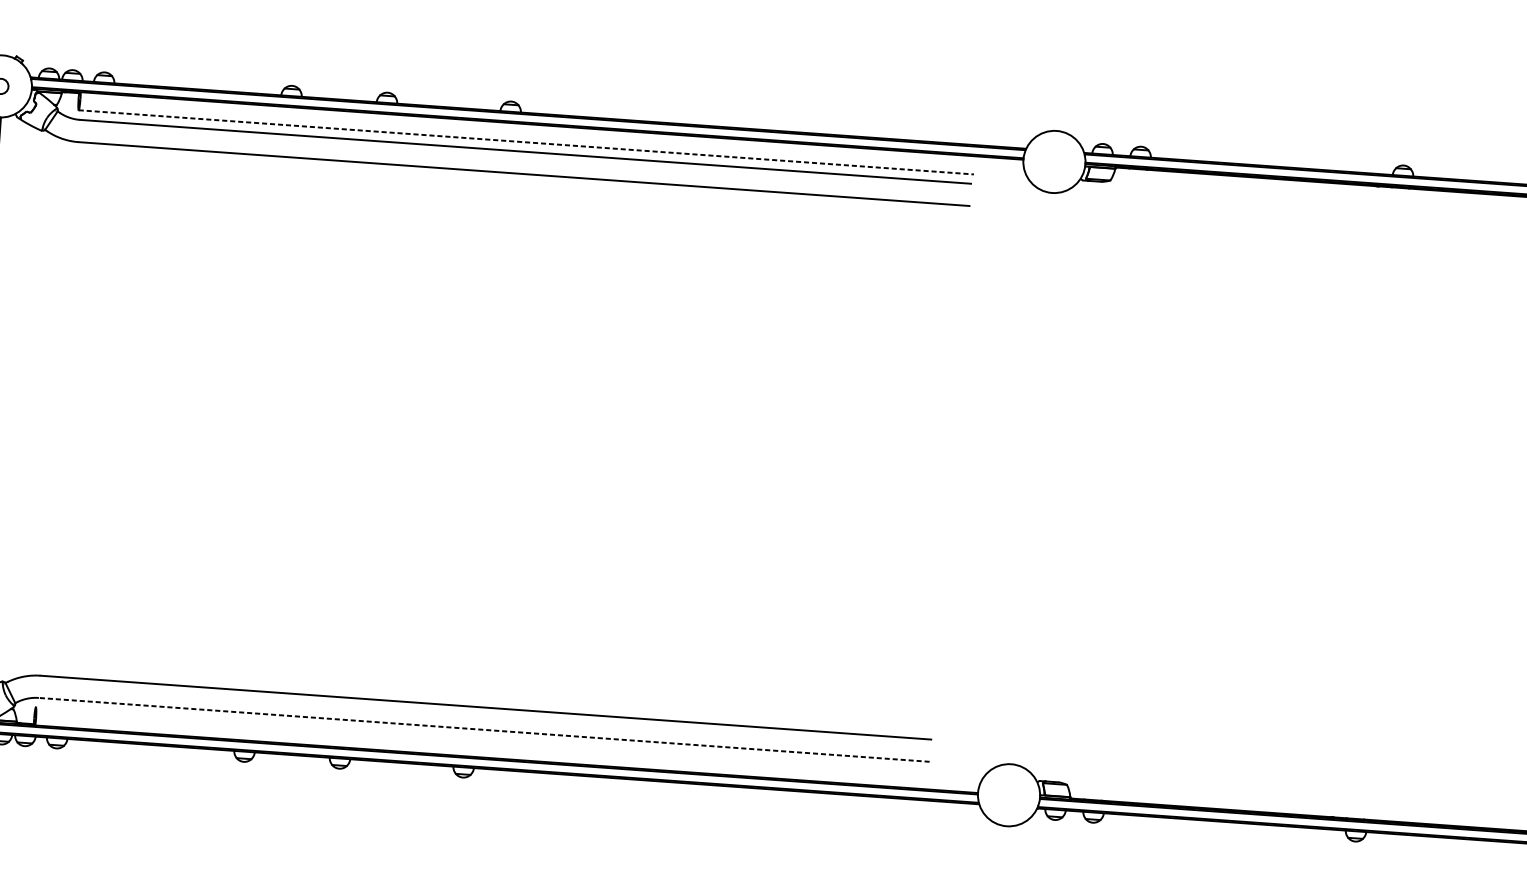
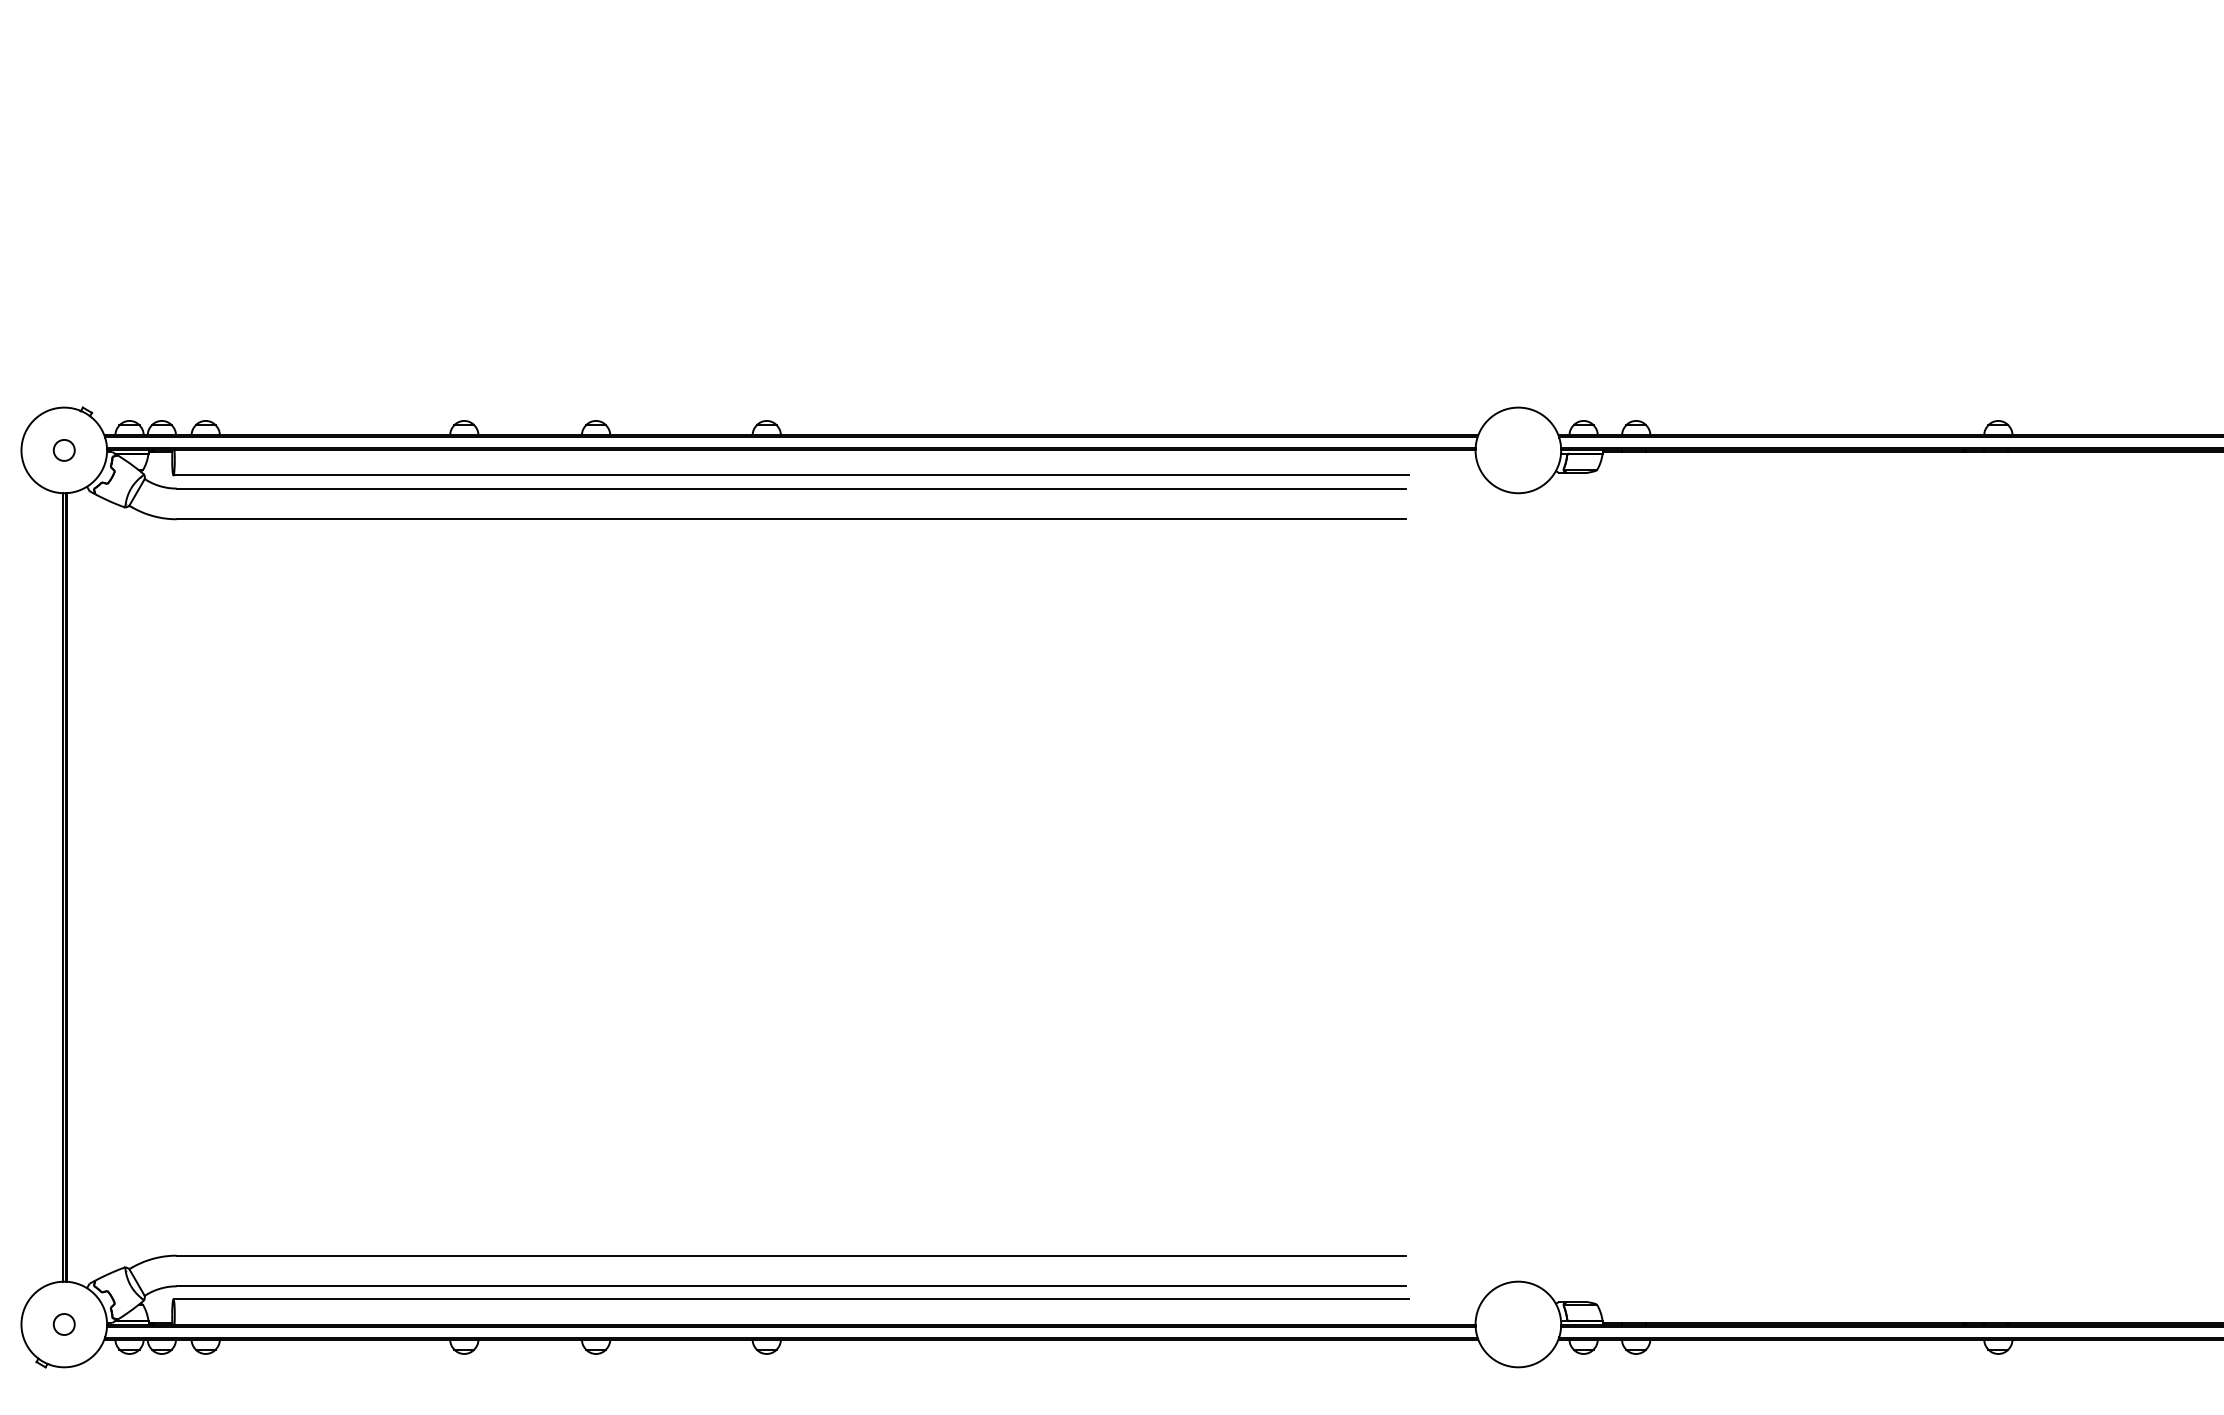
line: (526, 142) -> (791, 475), dashed -> solid
line: (484, 729) -> (791, 1286), dashed -> solid
line: (483, 739) -> (791, 1299), added

